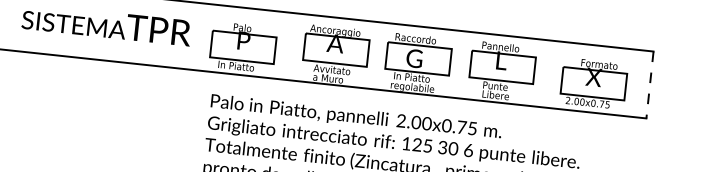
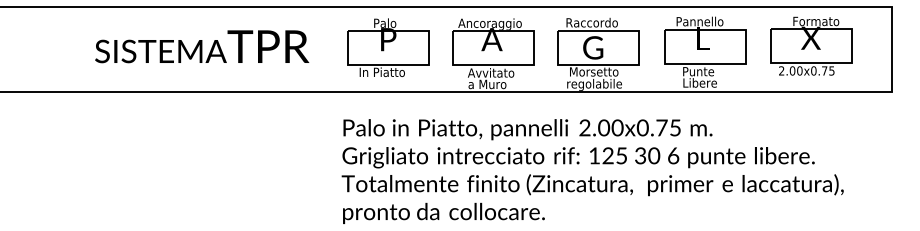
part: (243, 47) -> (388, 47), moved
text: (413, 77) -> (594, 71), In Piatto -> Morsetto
part: (593, 83) -> (811, 45), moved
line: (650, 85) -> (892, 49), dashed -> solid

